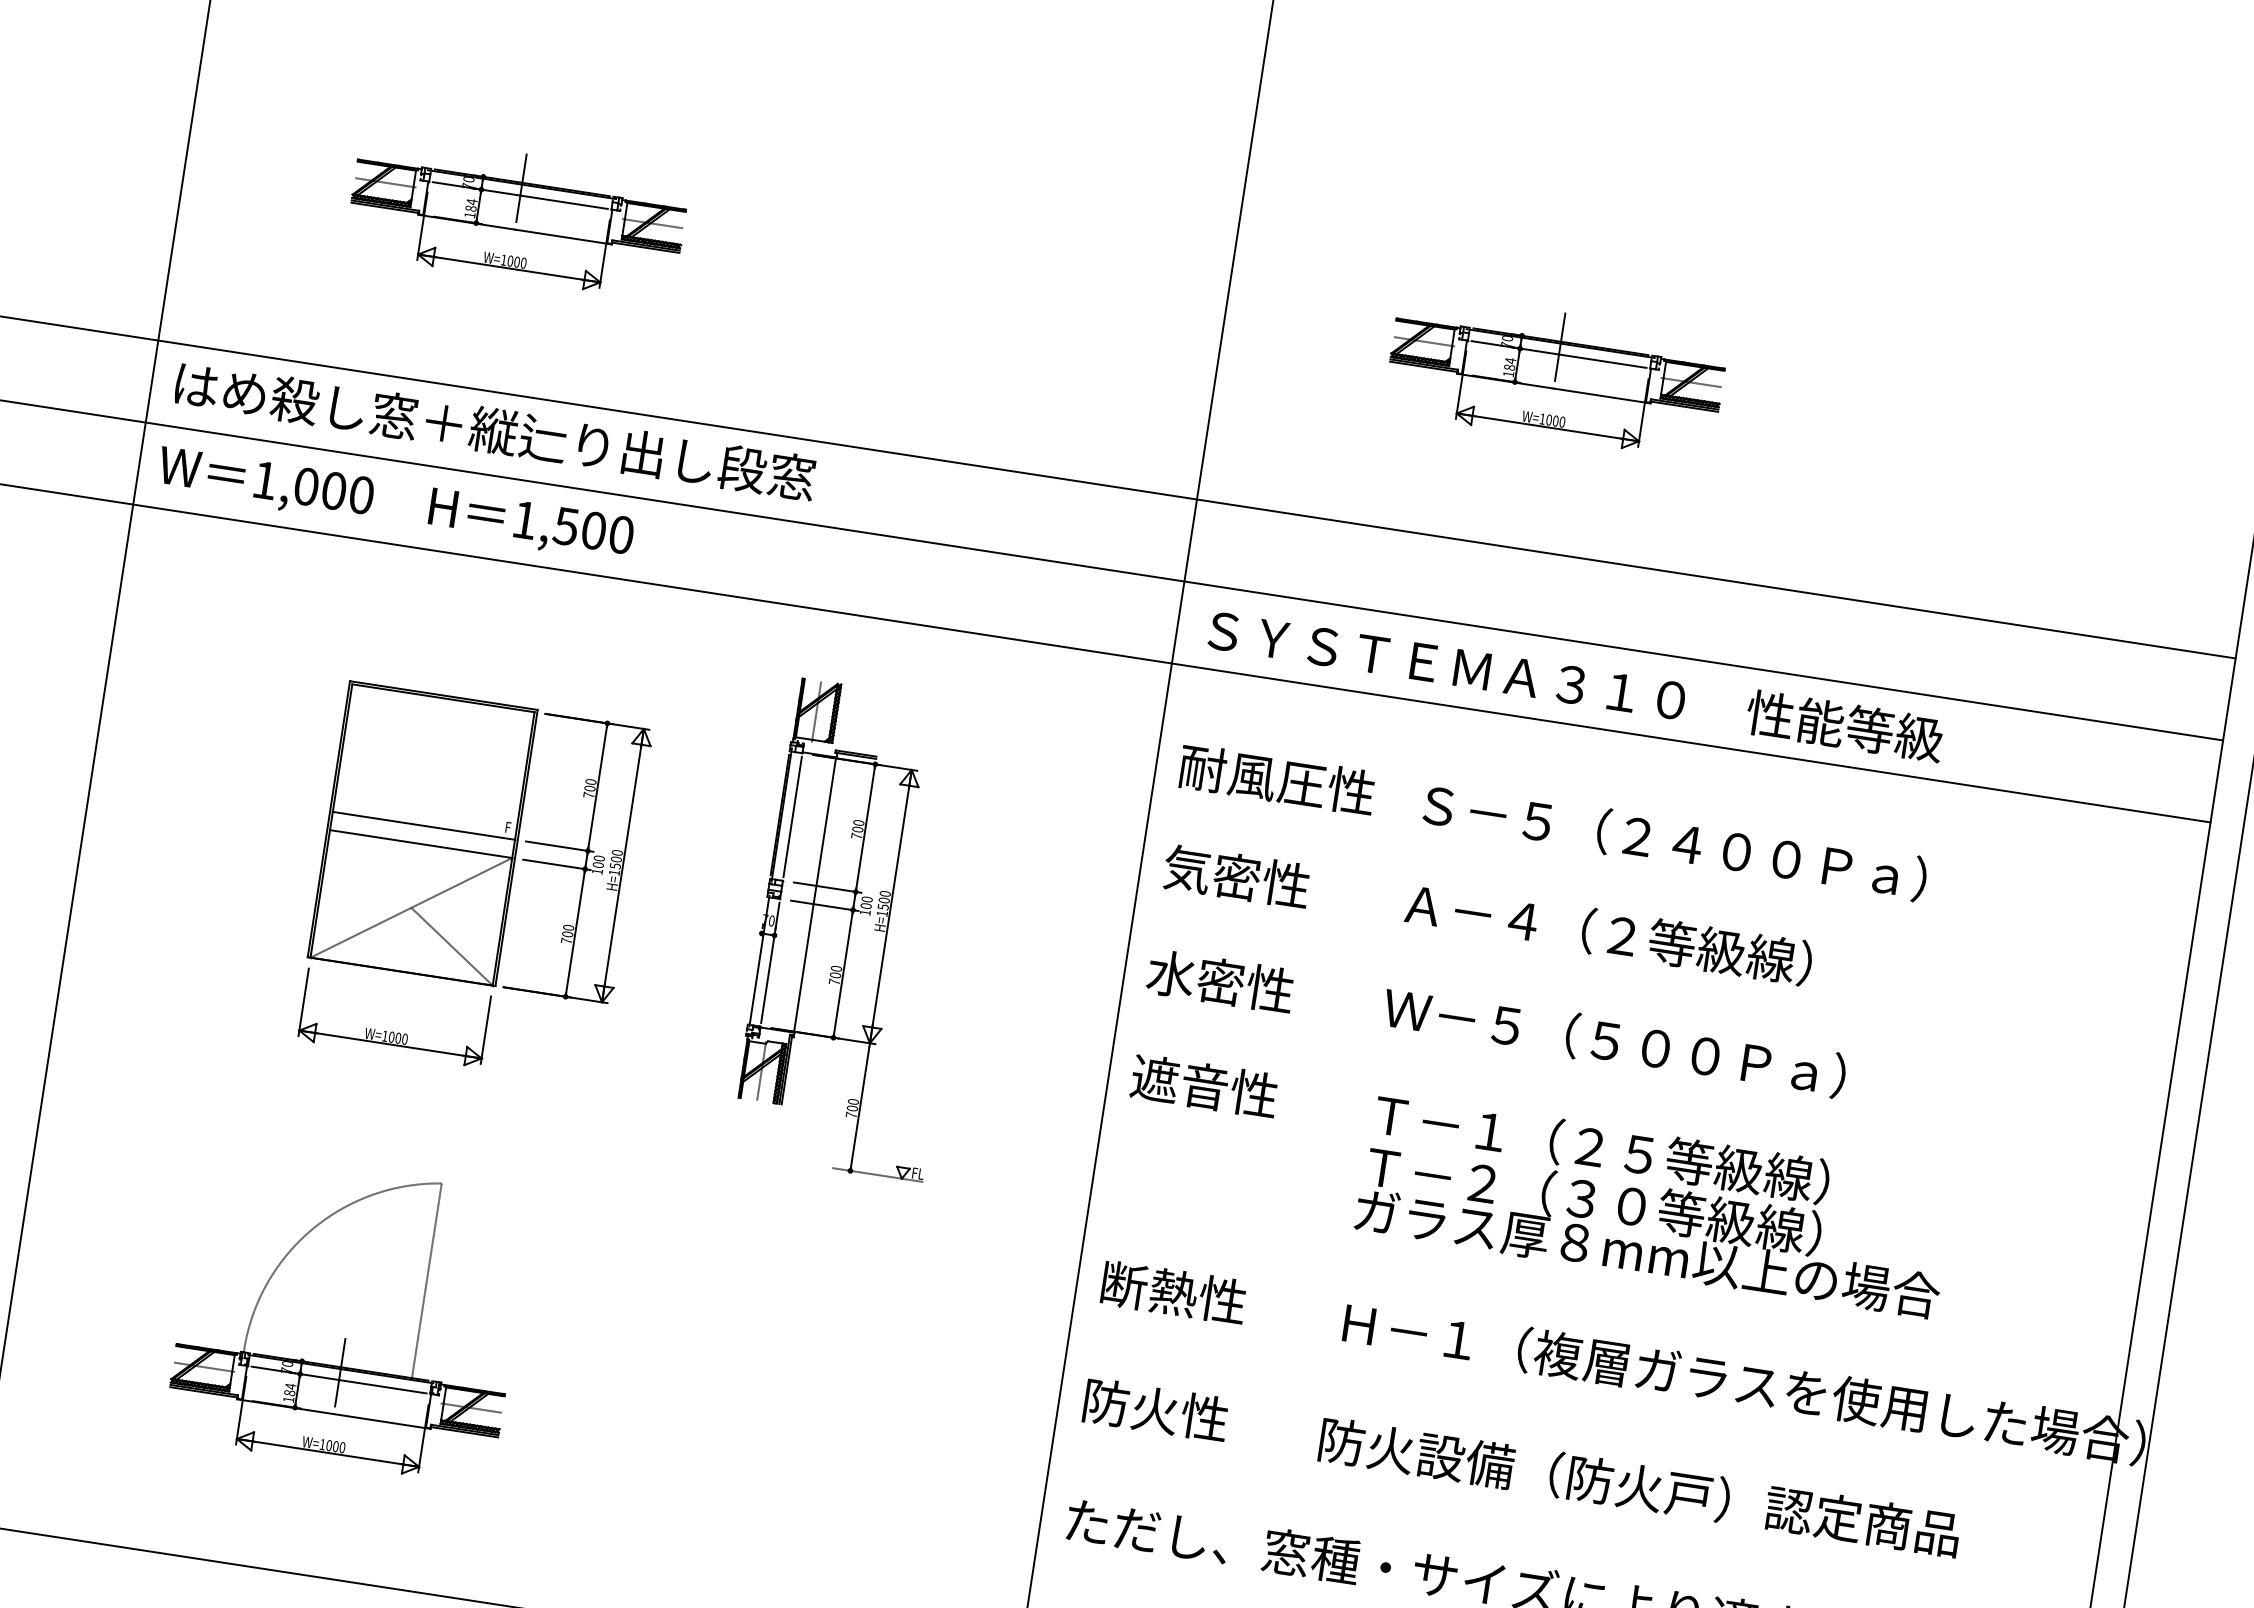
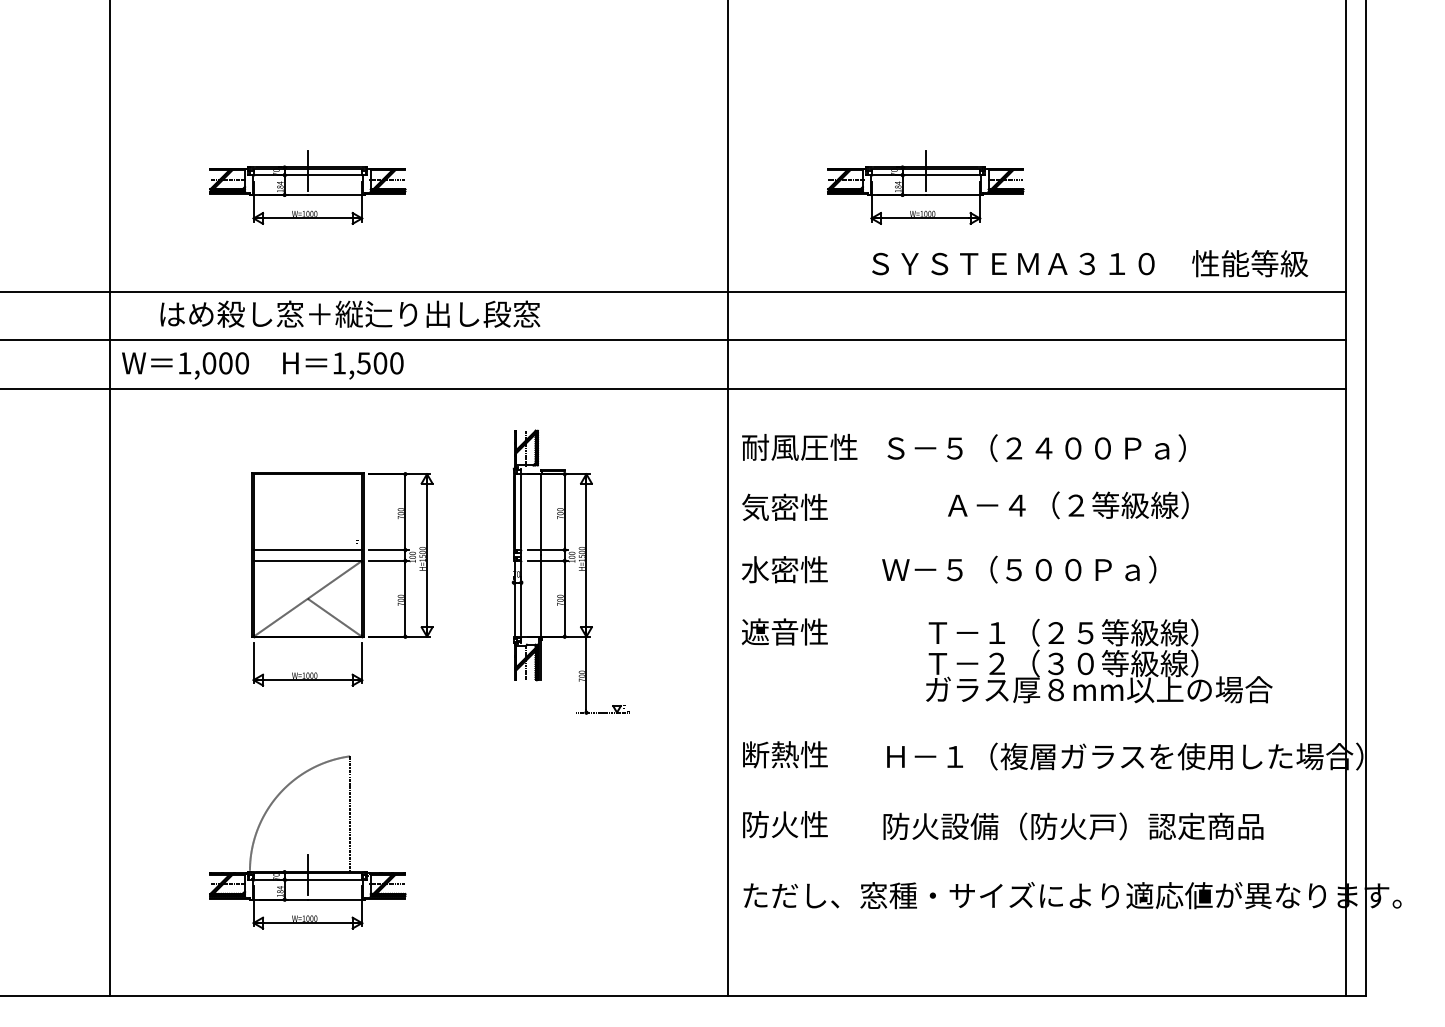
text: (495, 429) -> (350, 313), moved
text: (1576, 684) -> (1090, 263), moved
text: (1609, 934) -> (1068, 505), moved
text: (1655, 1204) -> (1099, 660), moved

